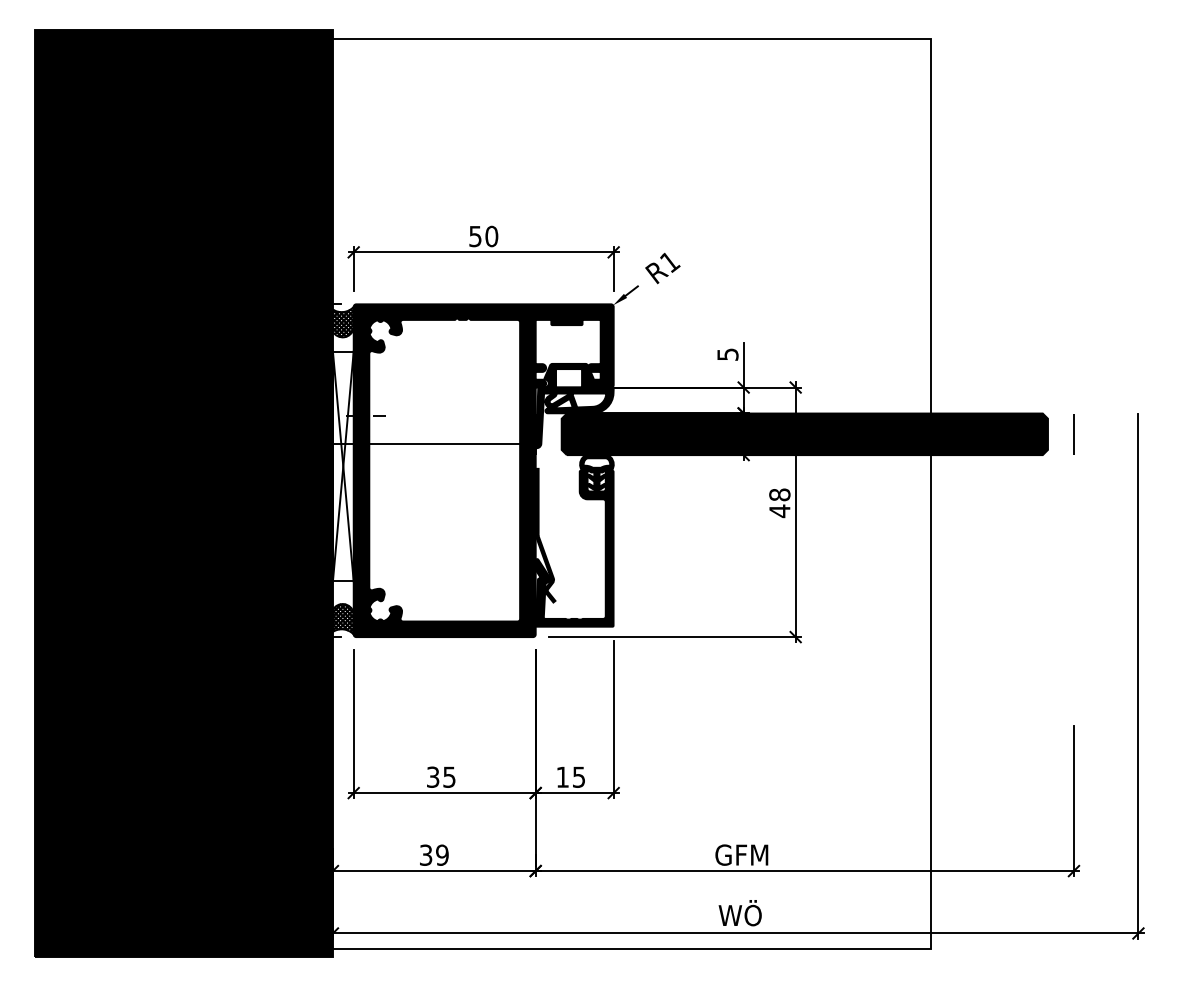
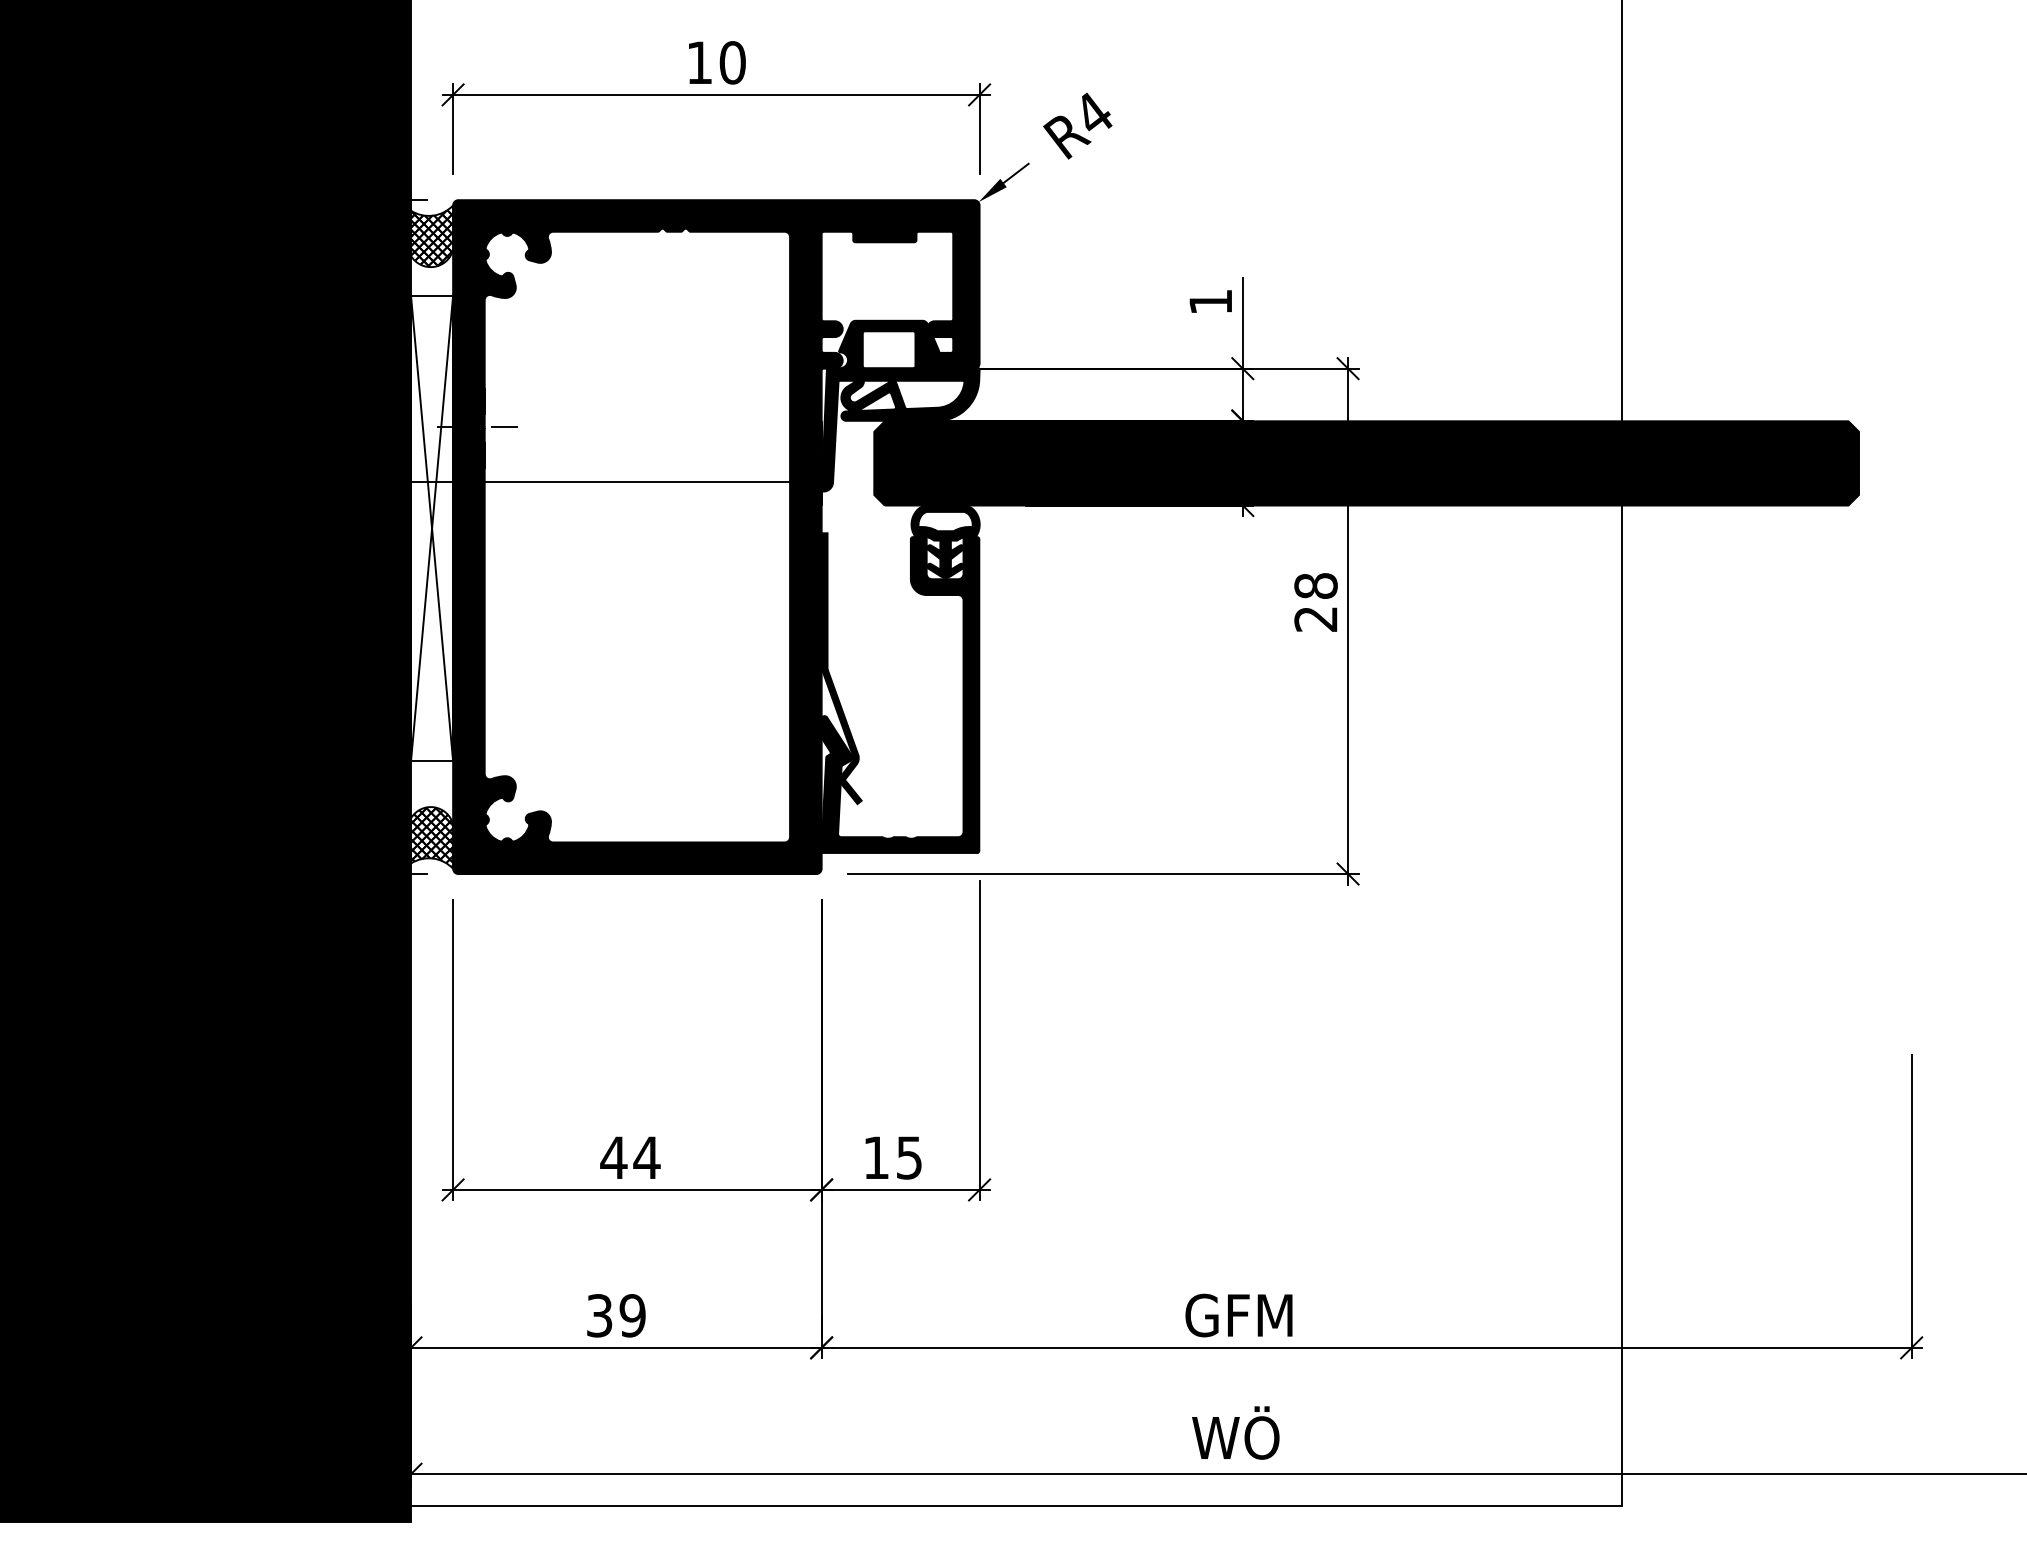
text: (475, 236) -> (699, 62), 50 -> 10
text: (670, 261) -> (1094, 113), R1 -> R4
text: (727, 354) -> (1210, 301), 5 -> 1
line: (1073, 434) -> (1910, 463), removed
text: (779, 511) -> (1315, 619), 48 -> 28
text: (441, 776) -> (630, 1156), 35 -> 44

